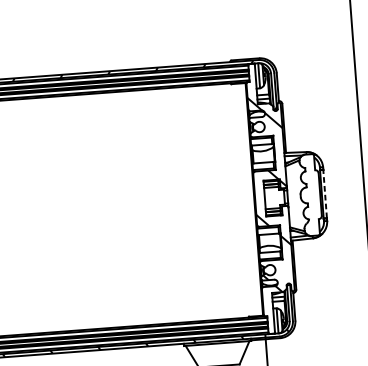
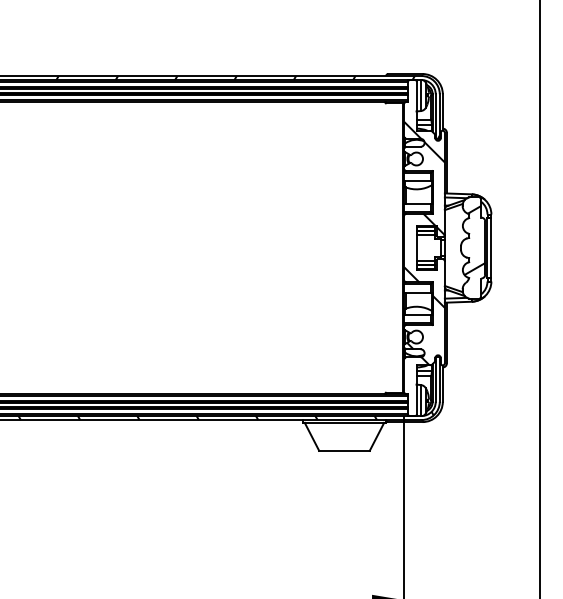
hatch: (311, 189) -> (474, 240), added
line: (325, 194) -> (491, 248), dashed -> solid

